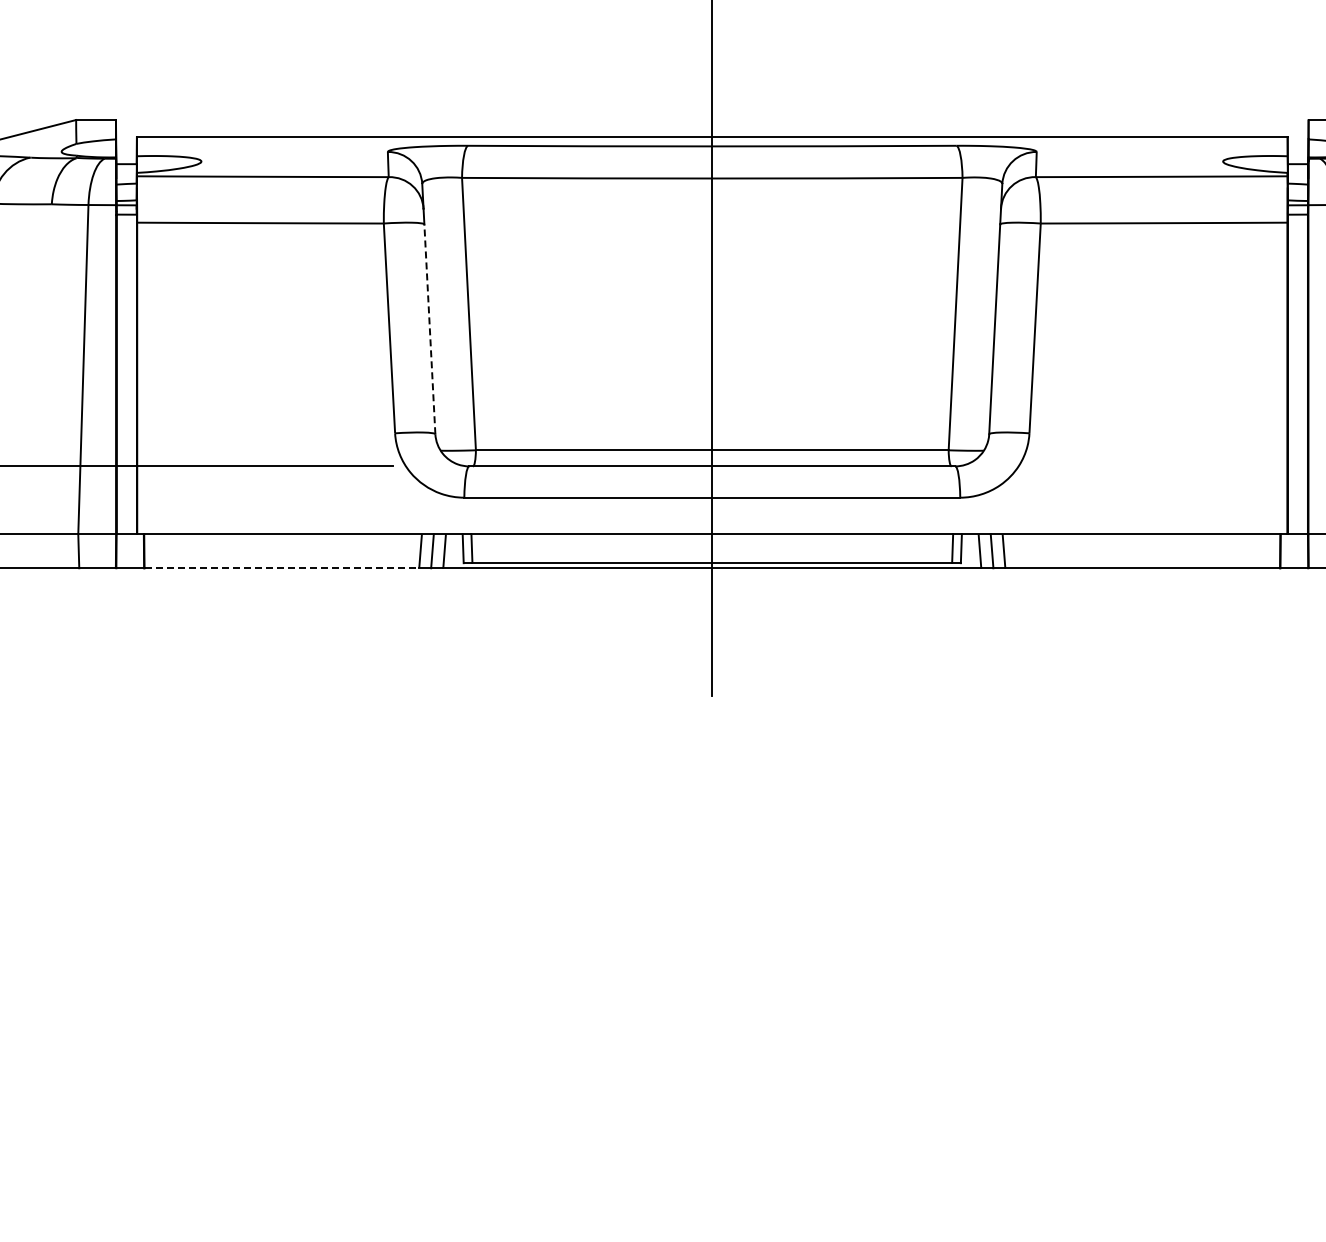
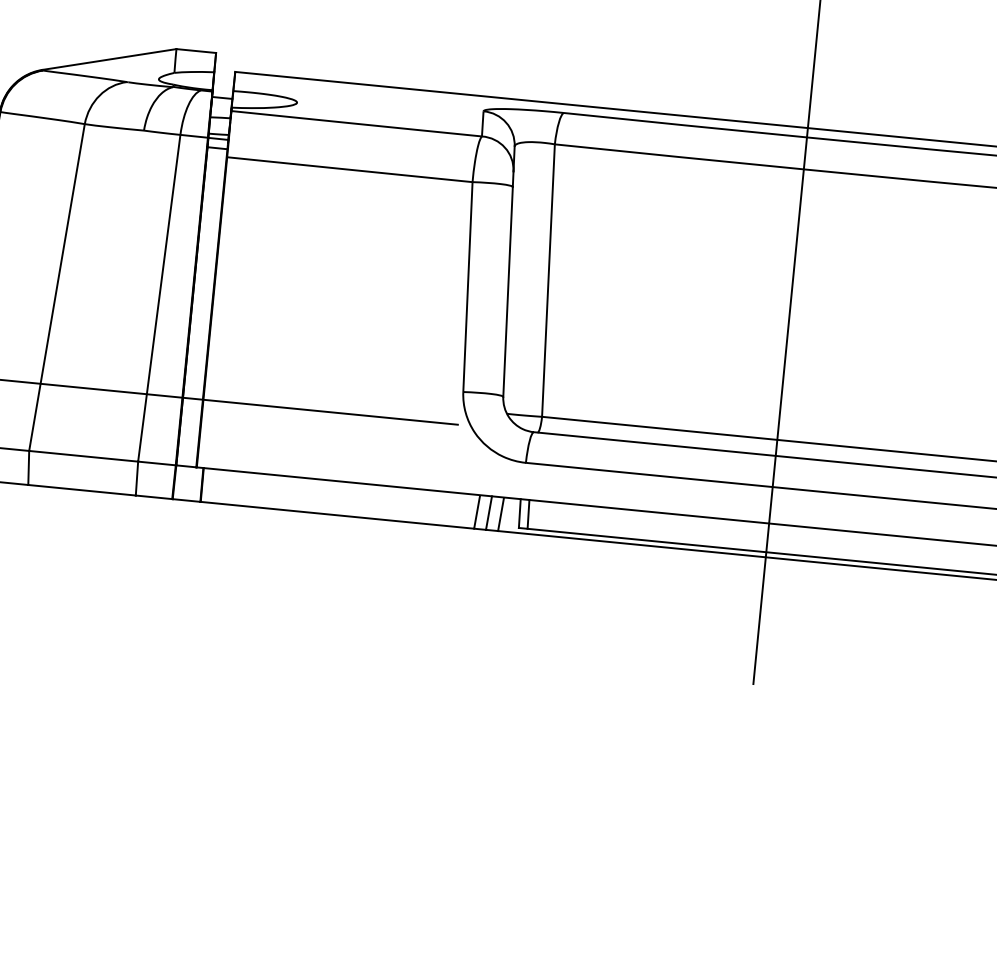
line: (429, 328) -> (507, 291), dashed -> solid
line: (282, 568) -> (338, 515), dashed -> solid

